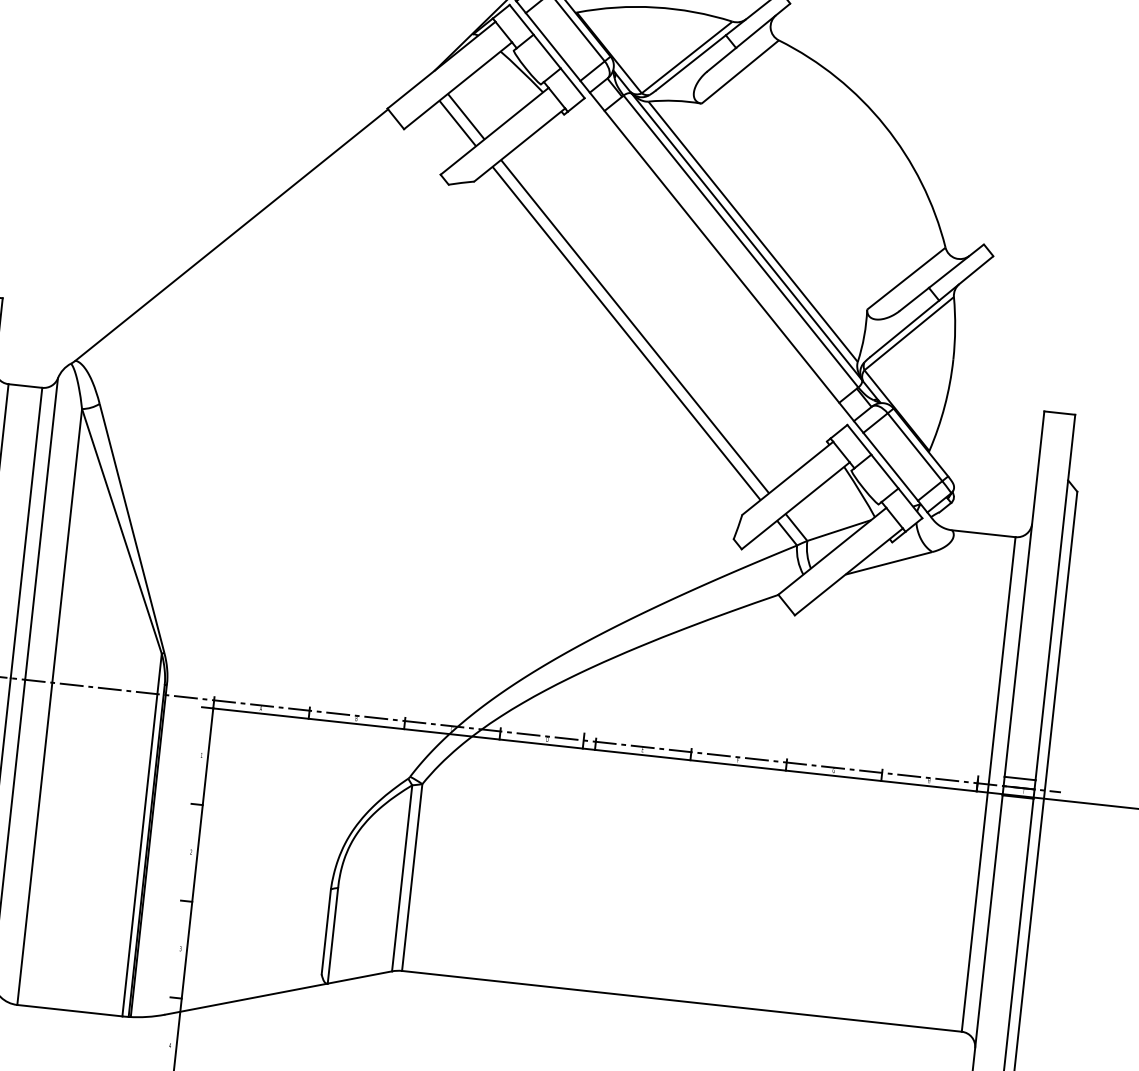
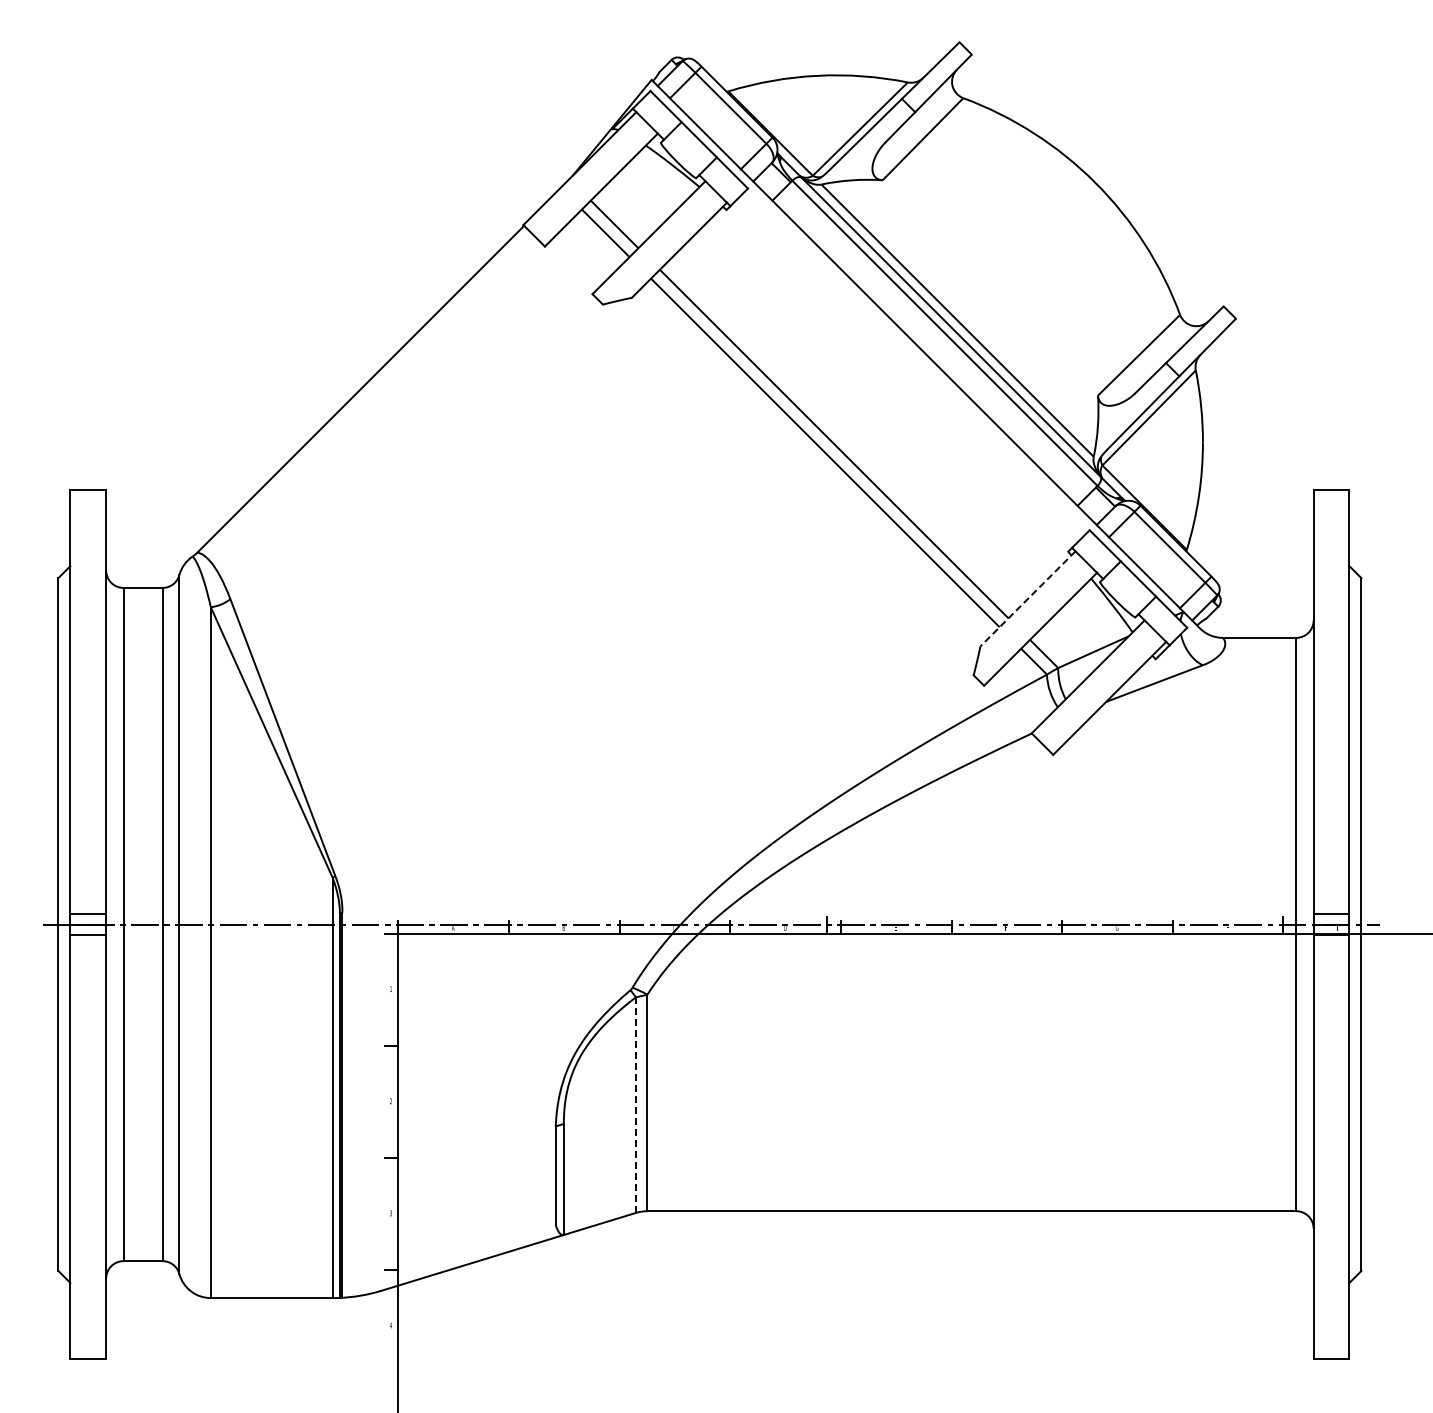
line: (787, 478) -> (1027, 599), solid -> dashed
line: (402, 878) -> (636, 1105), solid -> dashed

